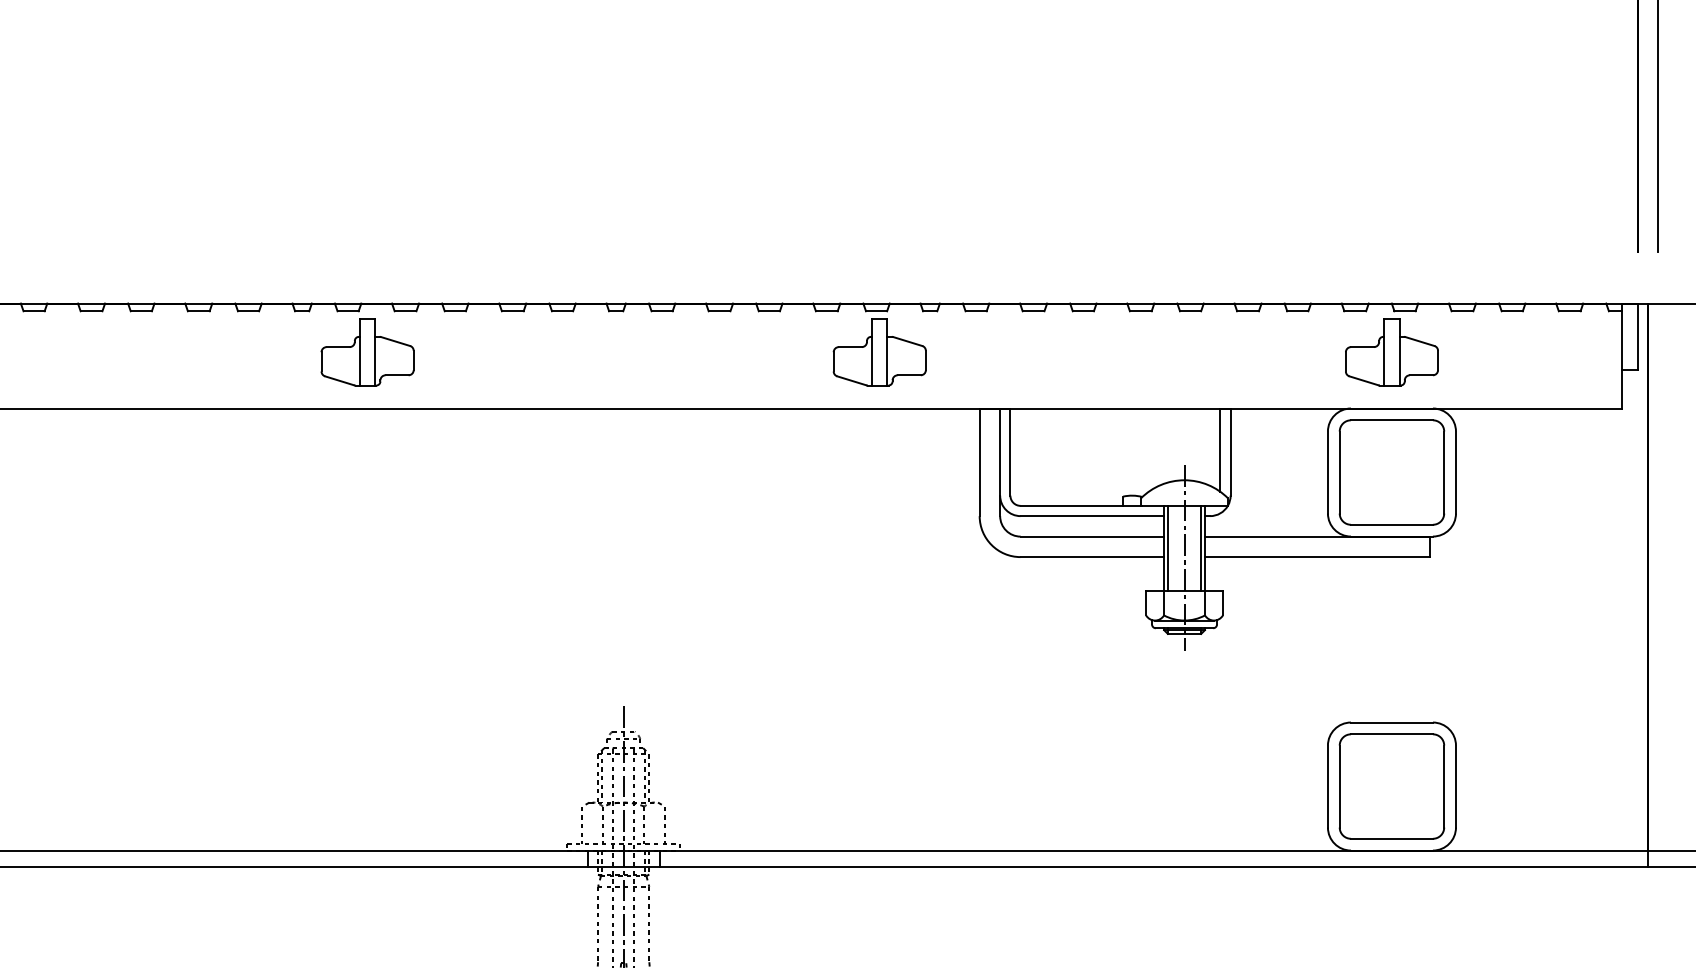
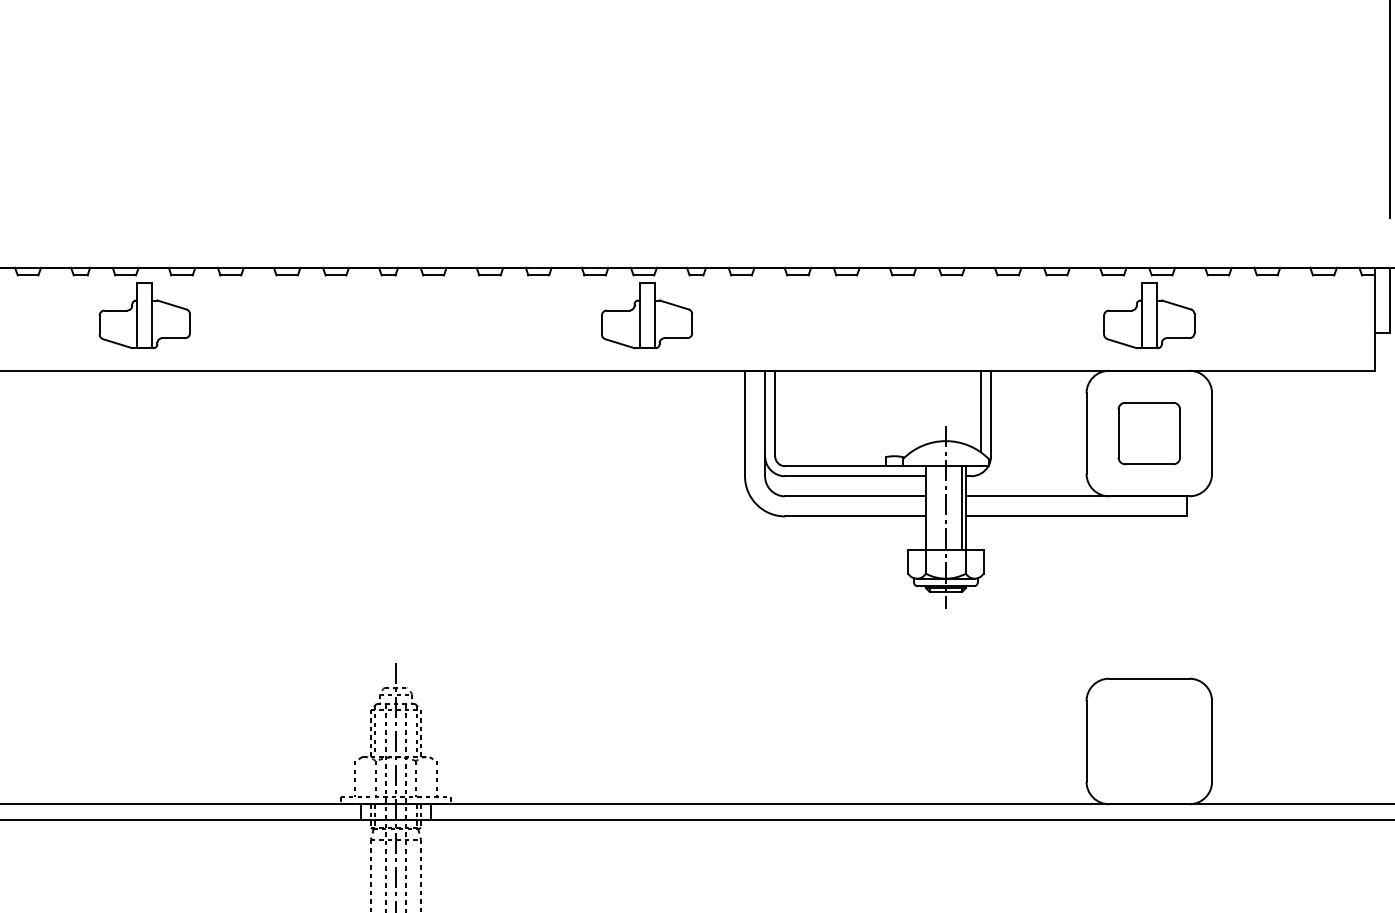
part: (1391, 472) -> (1148, 433), size x0.6
line: (1167, 547) -> (929, 507), removed
part: (1391, 786) -> (1148, 741), removed

